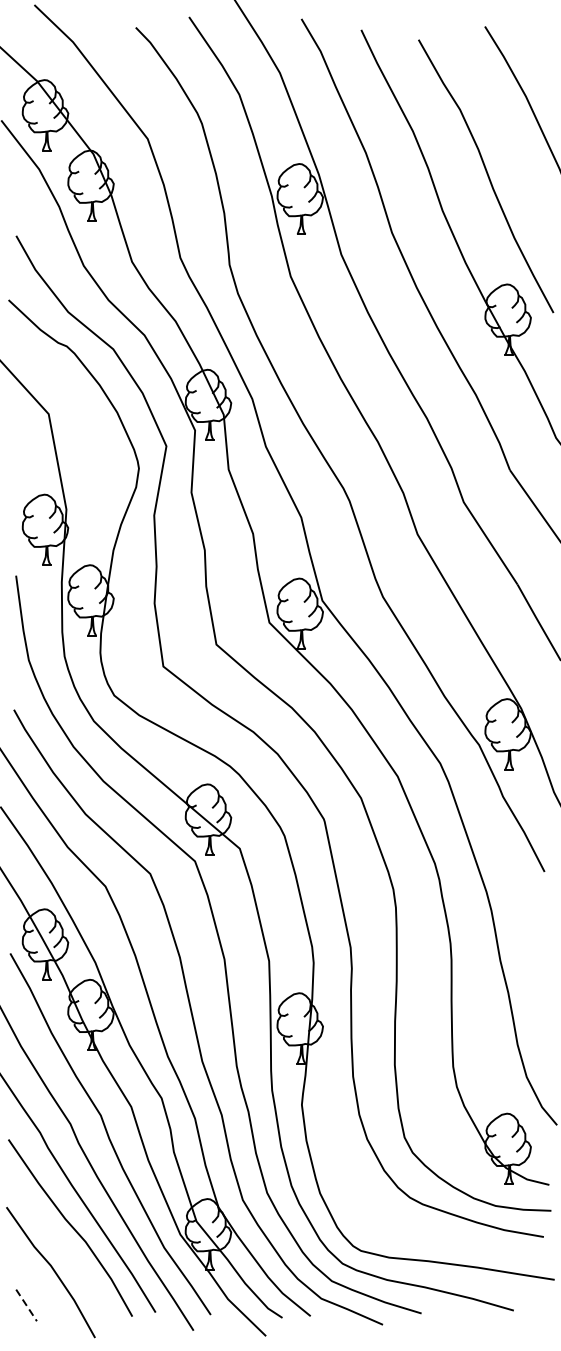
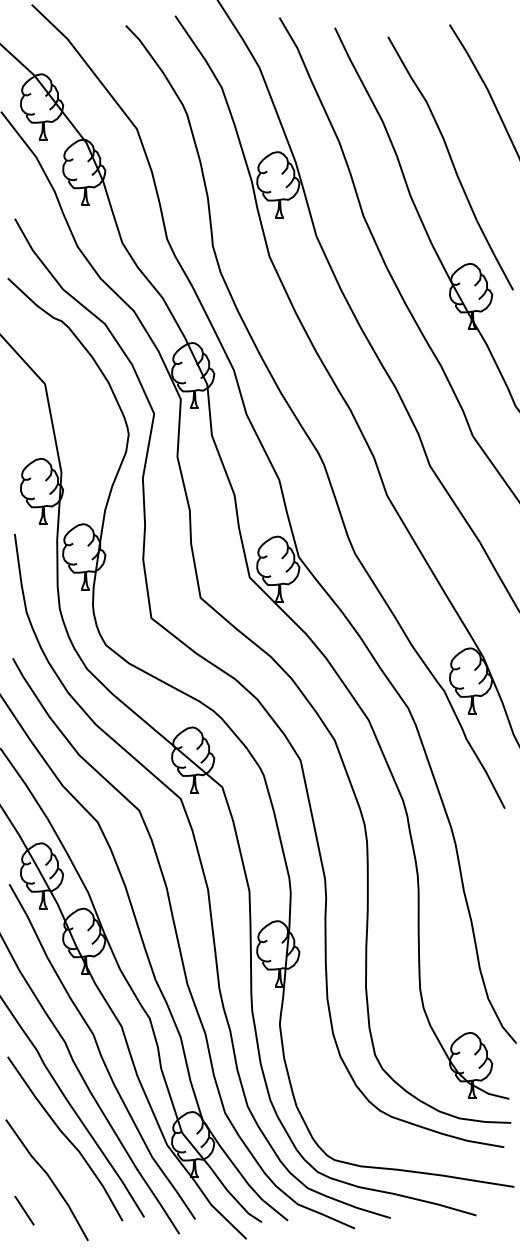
line: (26, 1305) -> (24, 1210), dashed -> solid

